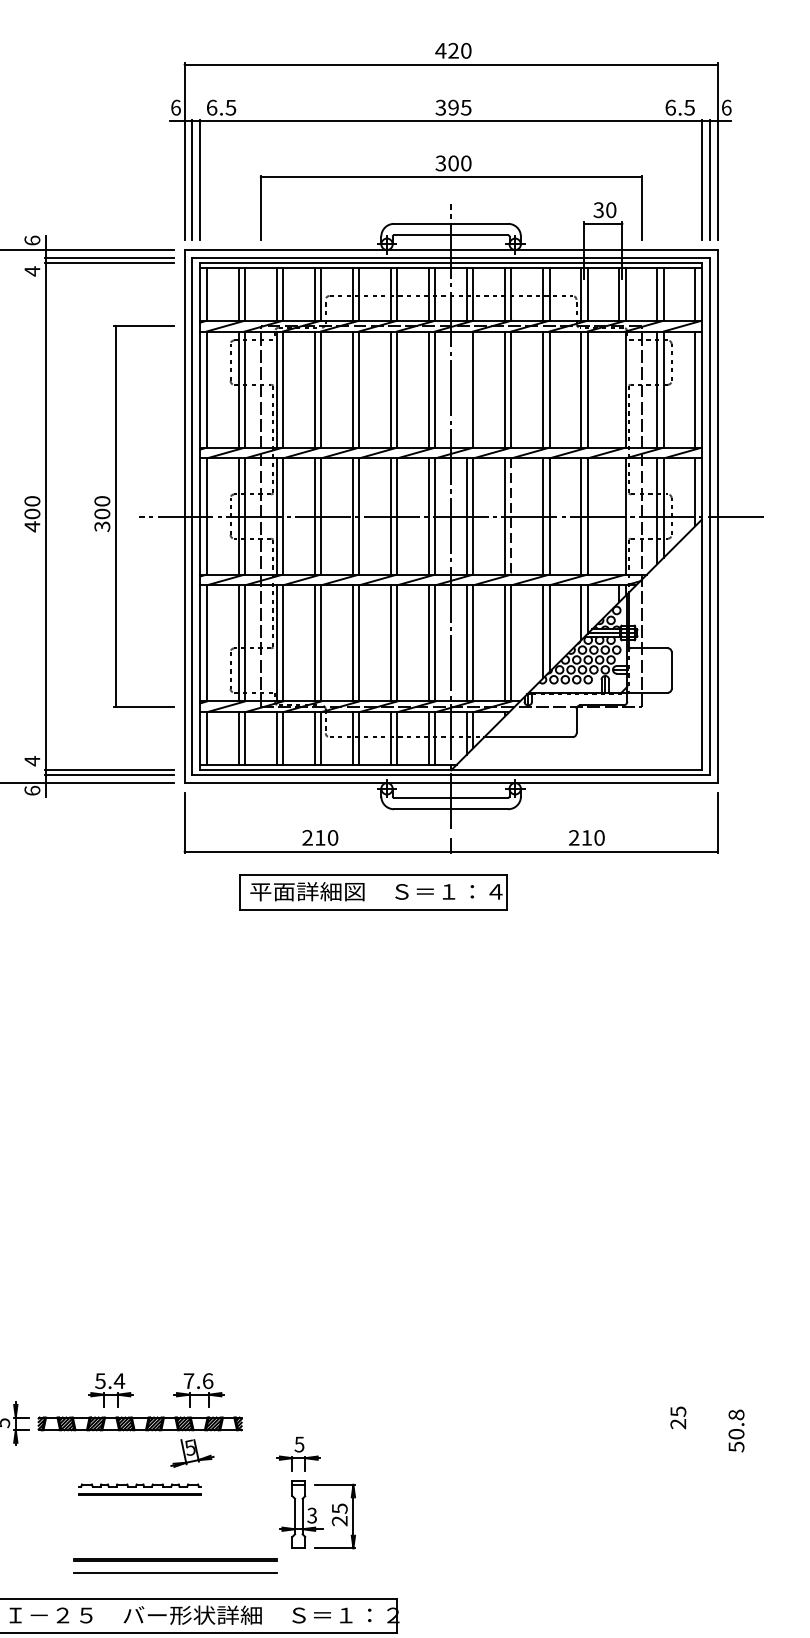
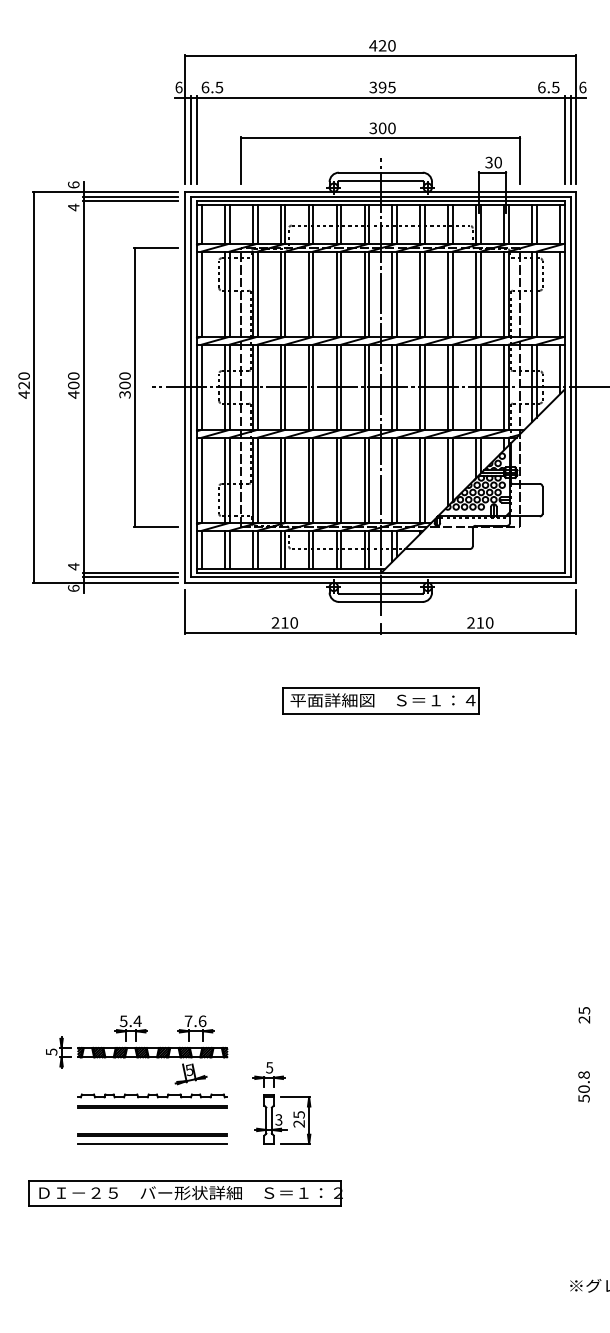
line: (467, 388) -> (392, 293), added
line: (619, 388) -> (504, 293), added
line: (619, 515) -> (504, 386), added
line: (512, 516) -> (425, 387), dashed -> solid
part: (372, 891) -> (380, 700), moved
text: (678, 1418) -> (584, 1015), moved
text: (735, 1430) -> (583, 1086), moved
part: (139, 1489) -> (152, 1100), size x1.67
part: (175, 1565) -> (152, 1138), moved

